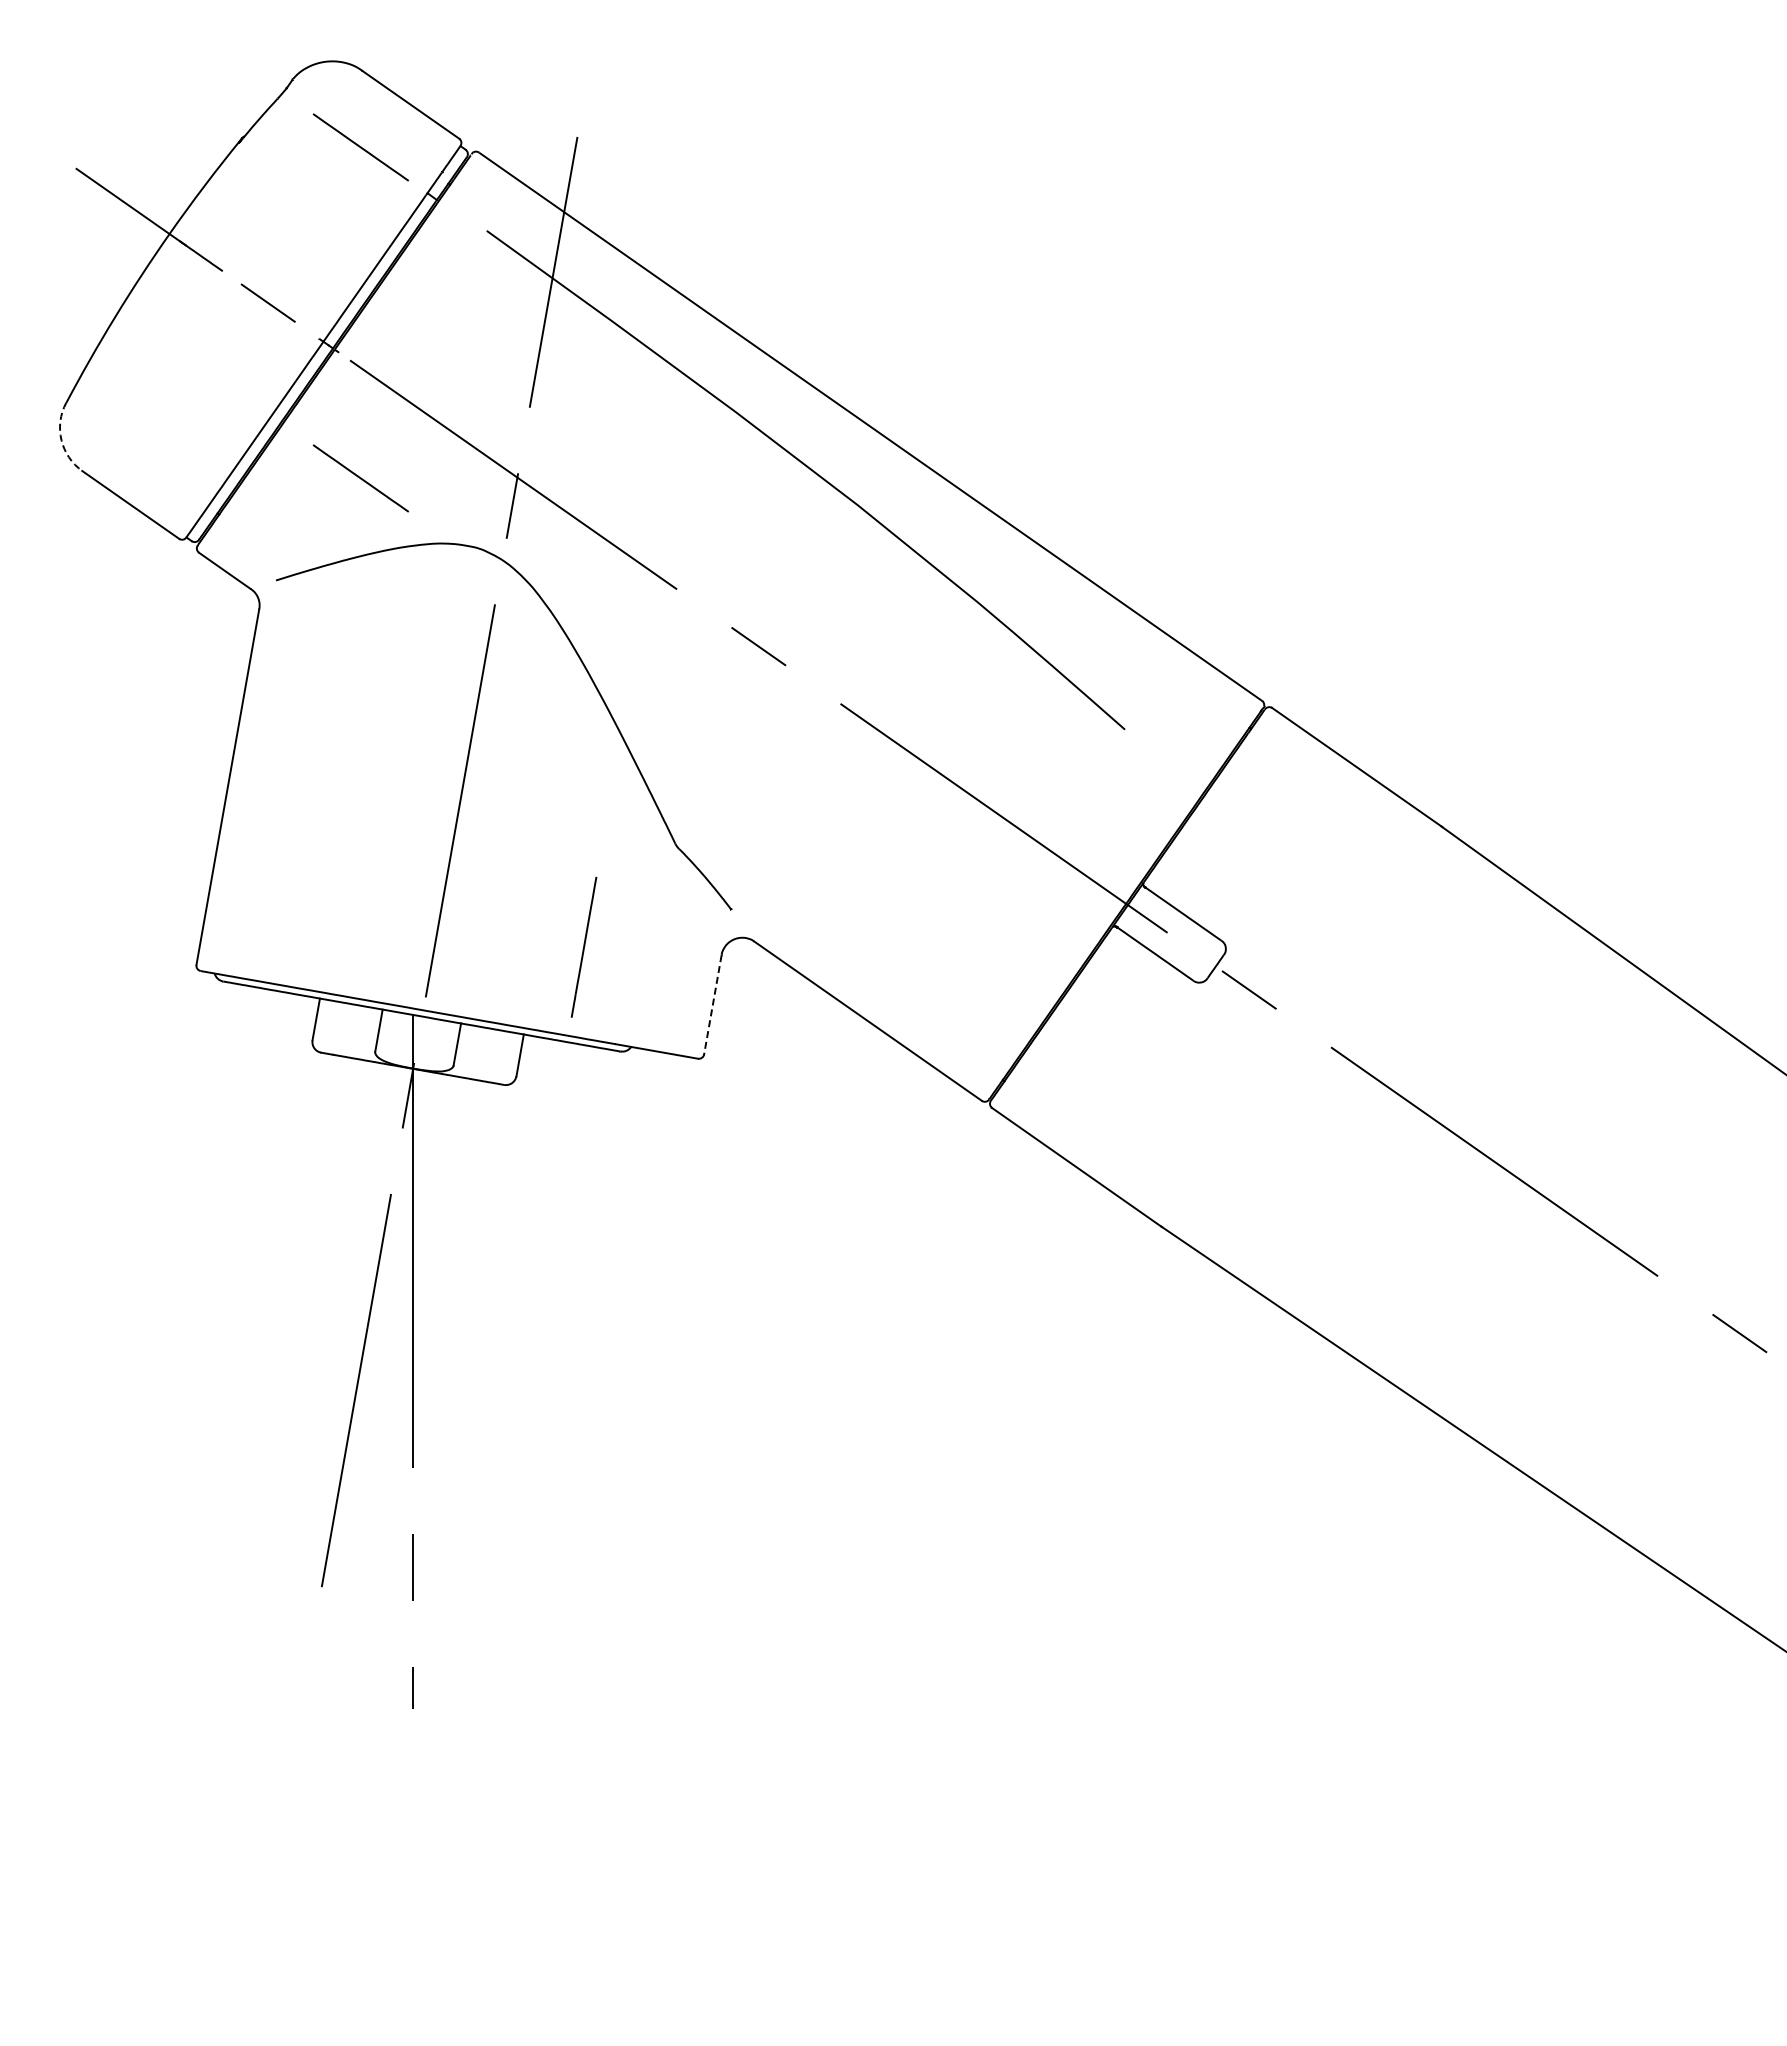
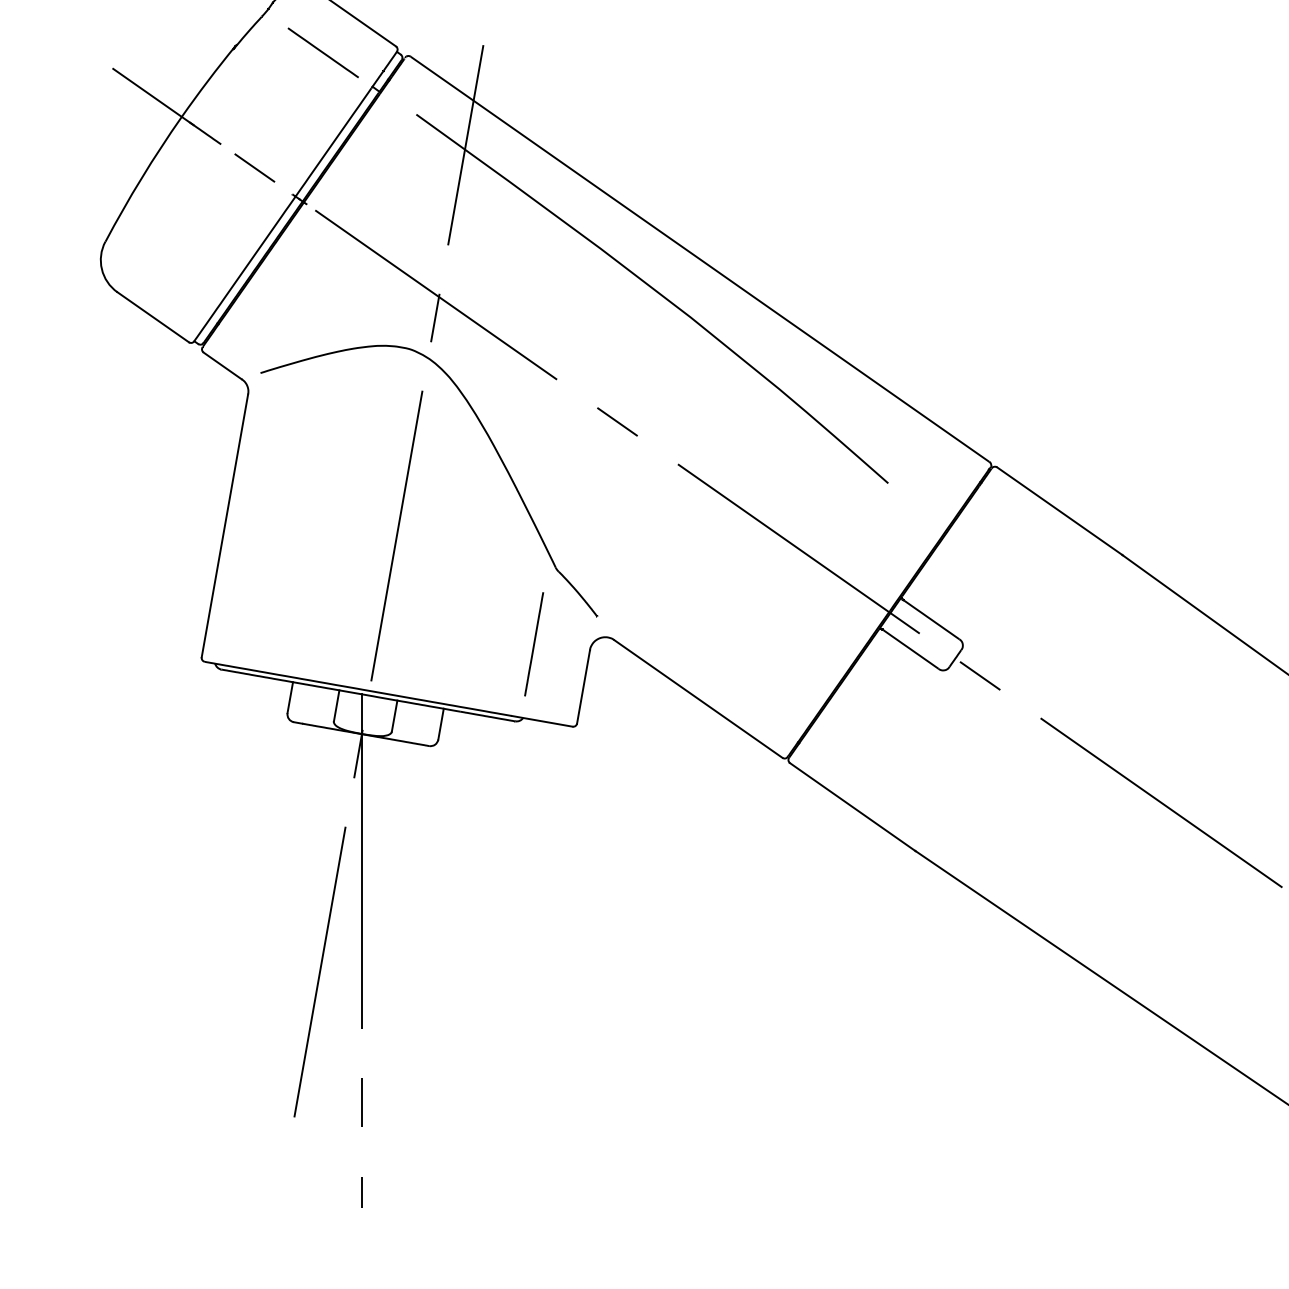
arc: (61, 440) -> (101, 269), dashed -> solid
line: (360, 478) -> (323, 297), removed
line: (583, 947) -> (533, 644), moved
line: (712, 1005) -> (583, 687), dashed -> solid

